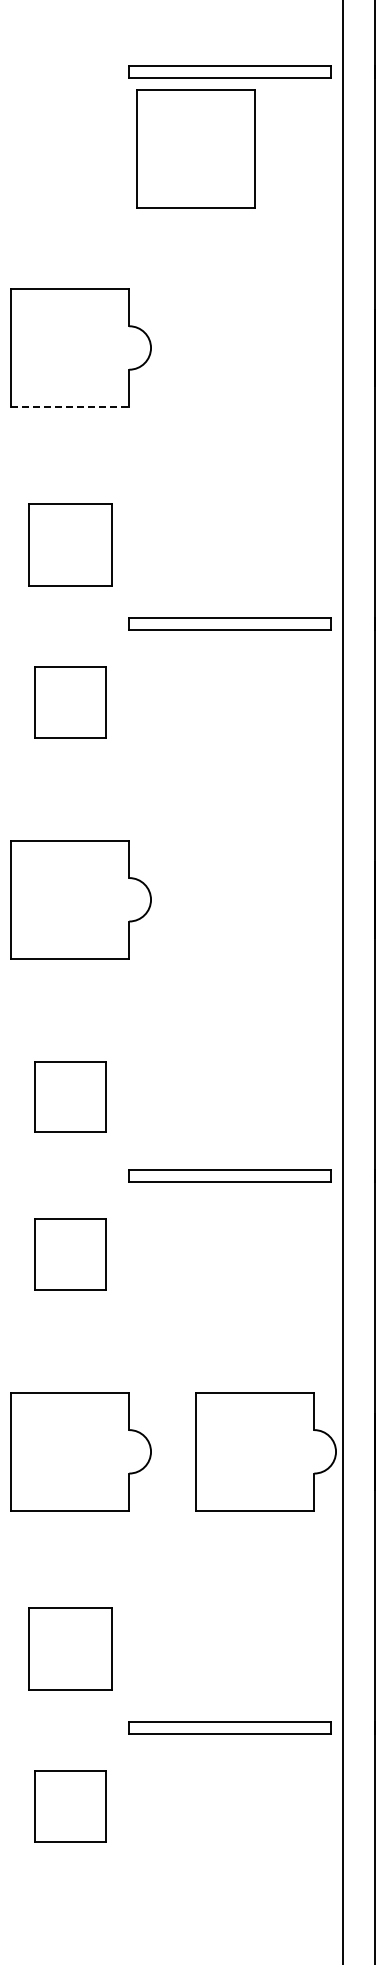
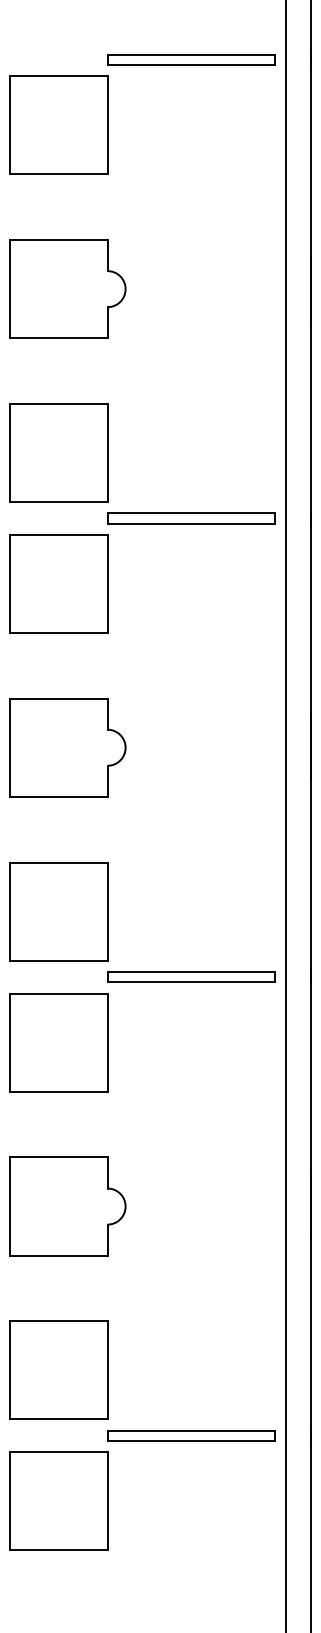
part: (195, 148) -> (57, 125), moved
line: (70, 406) -> (58, 337), dashed -> solid
part: (69, 544) -> (57, 452), size x1.43
part: (69, 702) -> (57, 583), size x1.67
part: (69, 1096) -> (57, 911), size x1.67
part: (69, 1254) -> (57, 1042), size x1.67
part: (265, 1451) -> (220, 1206), removed
part: (69, 1648) -> (57, 1370), size x1.43
part: (69, 1806) -> (57, 1501), size x1.67

